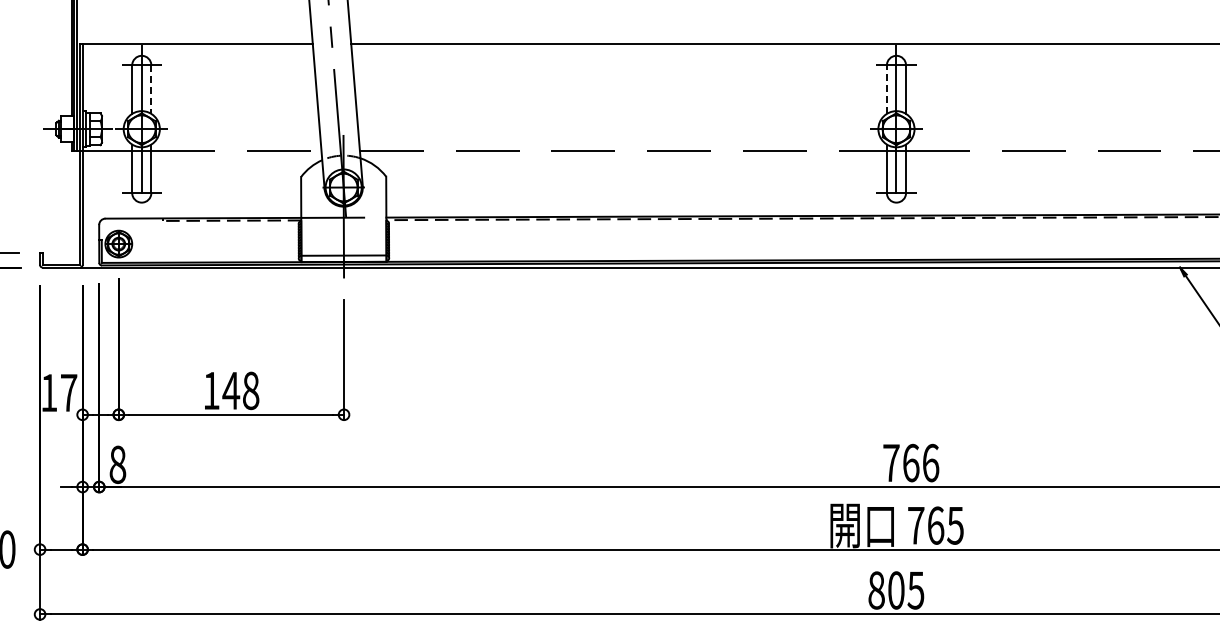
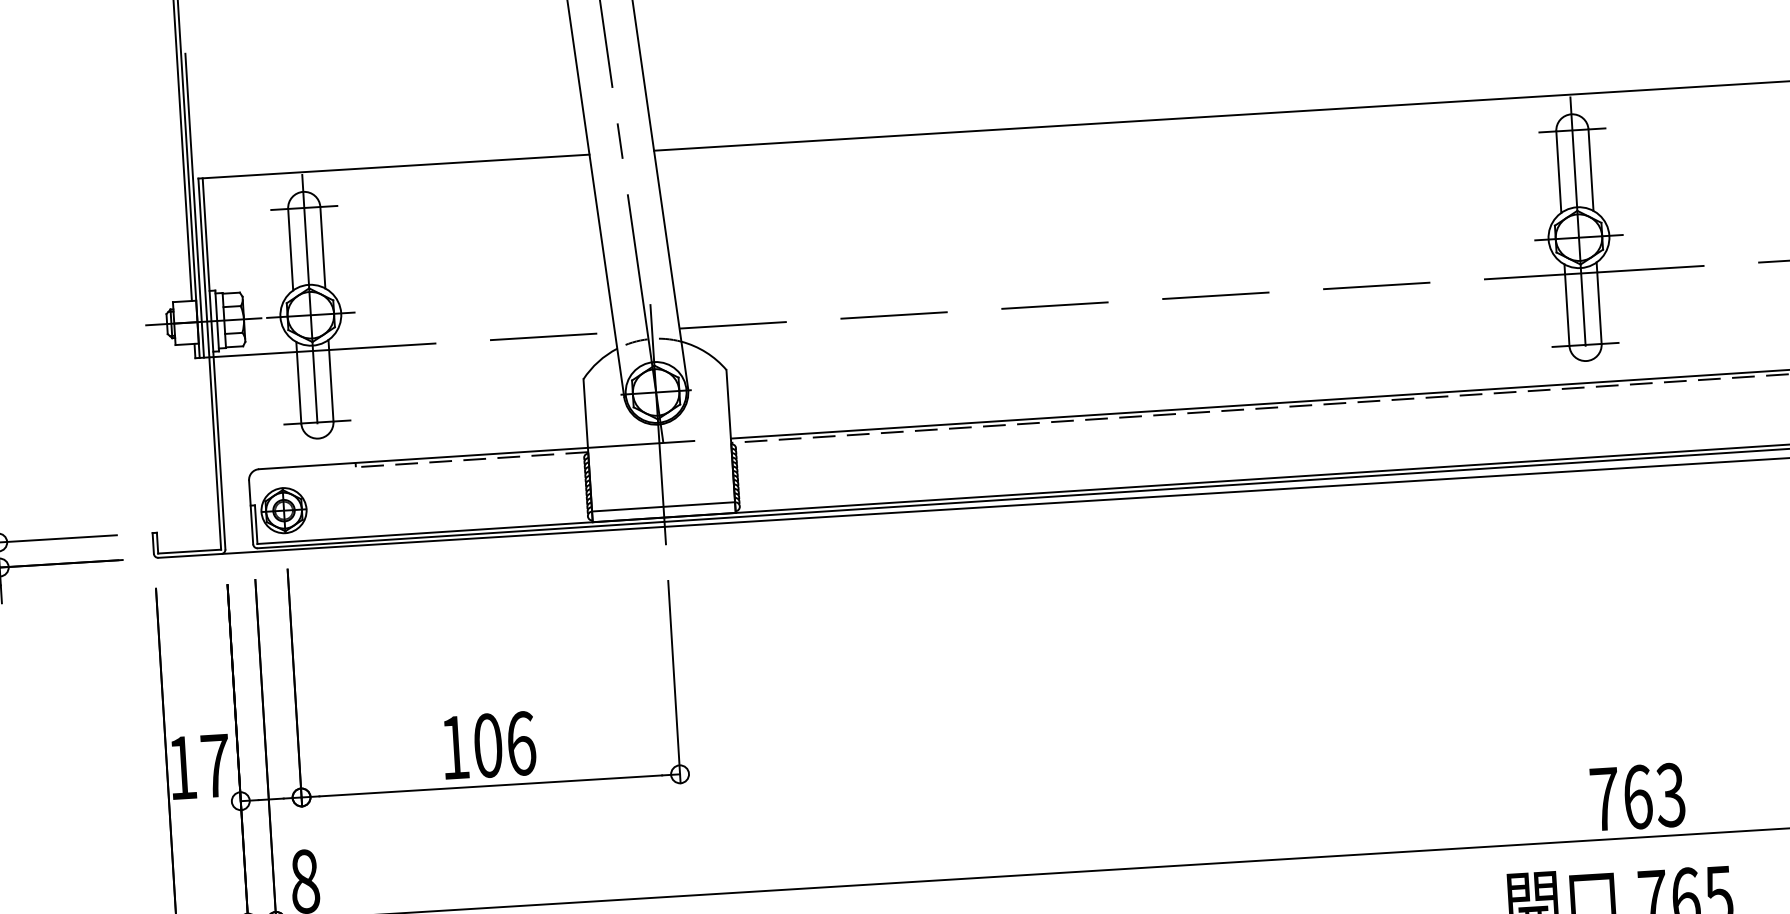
line: (886, 89) -> (1558, 171), dashed -> solid
line: (151, 90) -> (323, 249), dashed -> solid
text: (240, 390) -> (503, 744), 148 -> 106
text: (930, 462) -> (1670, 794), 766 -> 763

